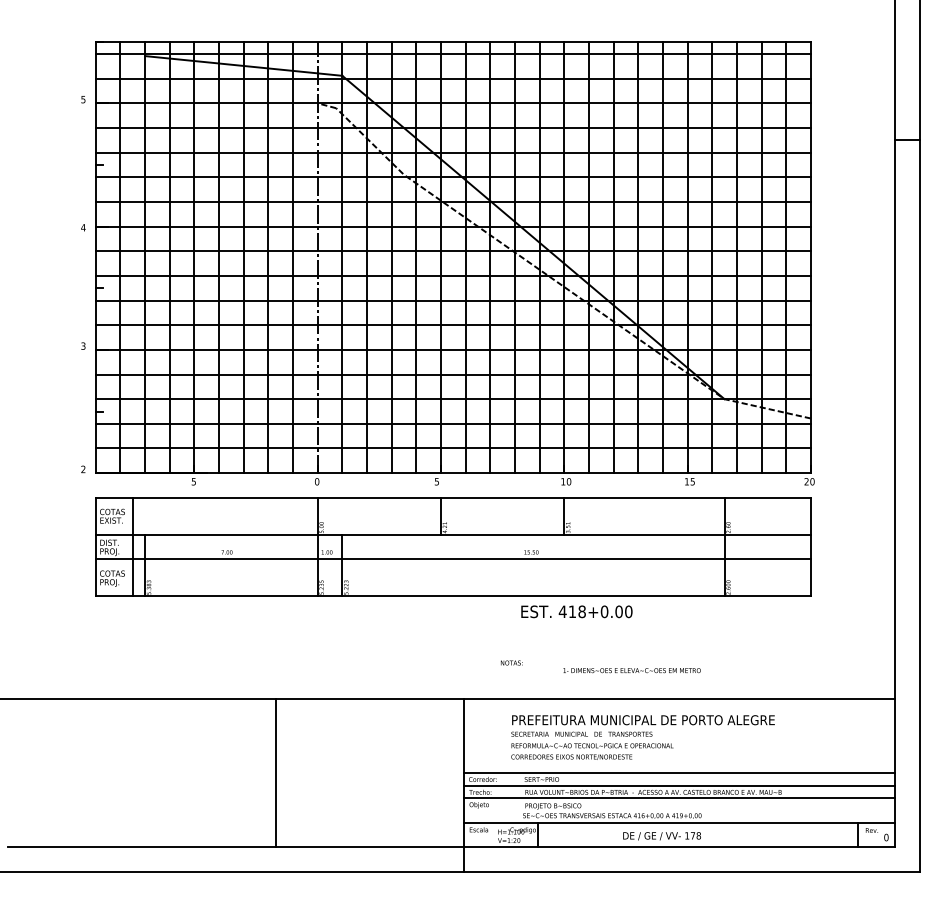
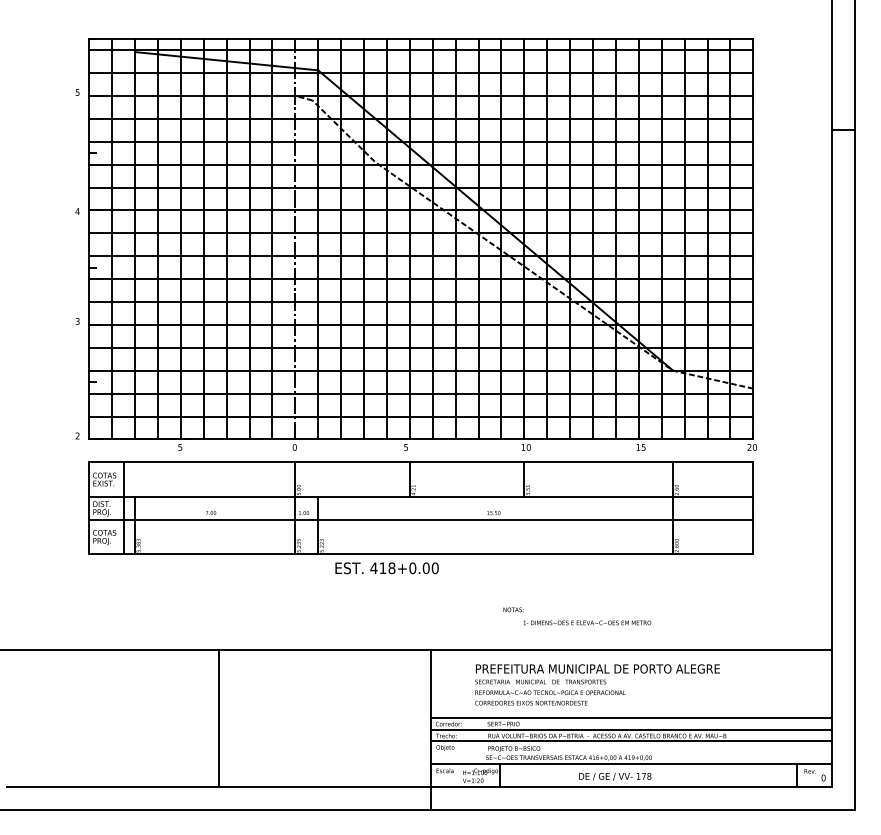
text: (576, 612) -> (386, 568), moved
text: (511, 662) -> (513, 609), moved
line: (277, 773) -> (219, 718), moved

